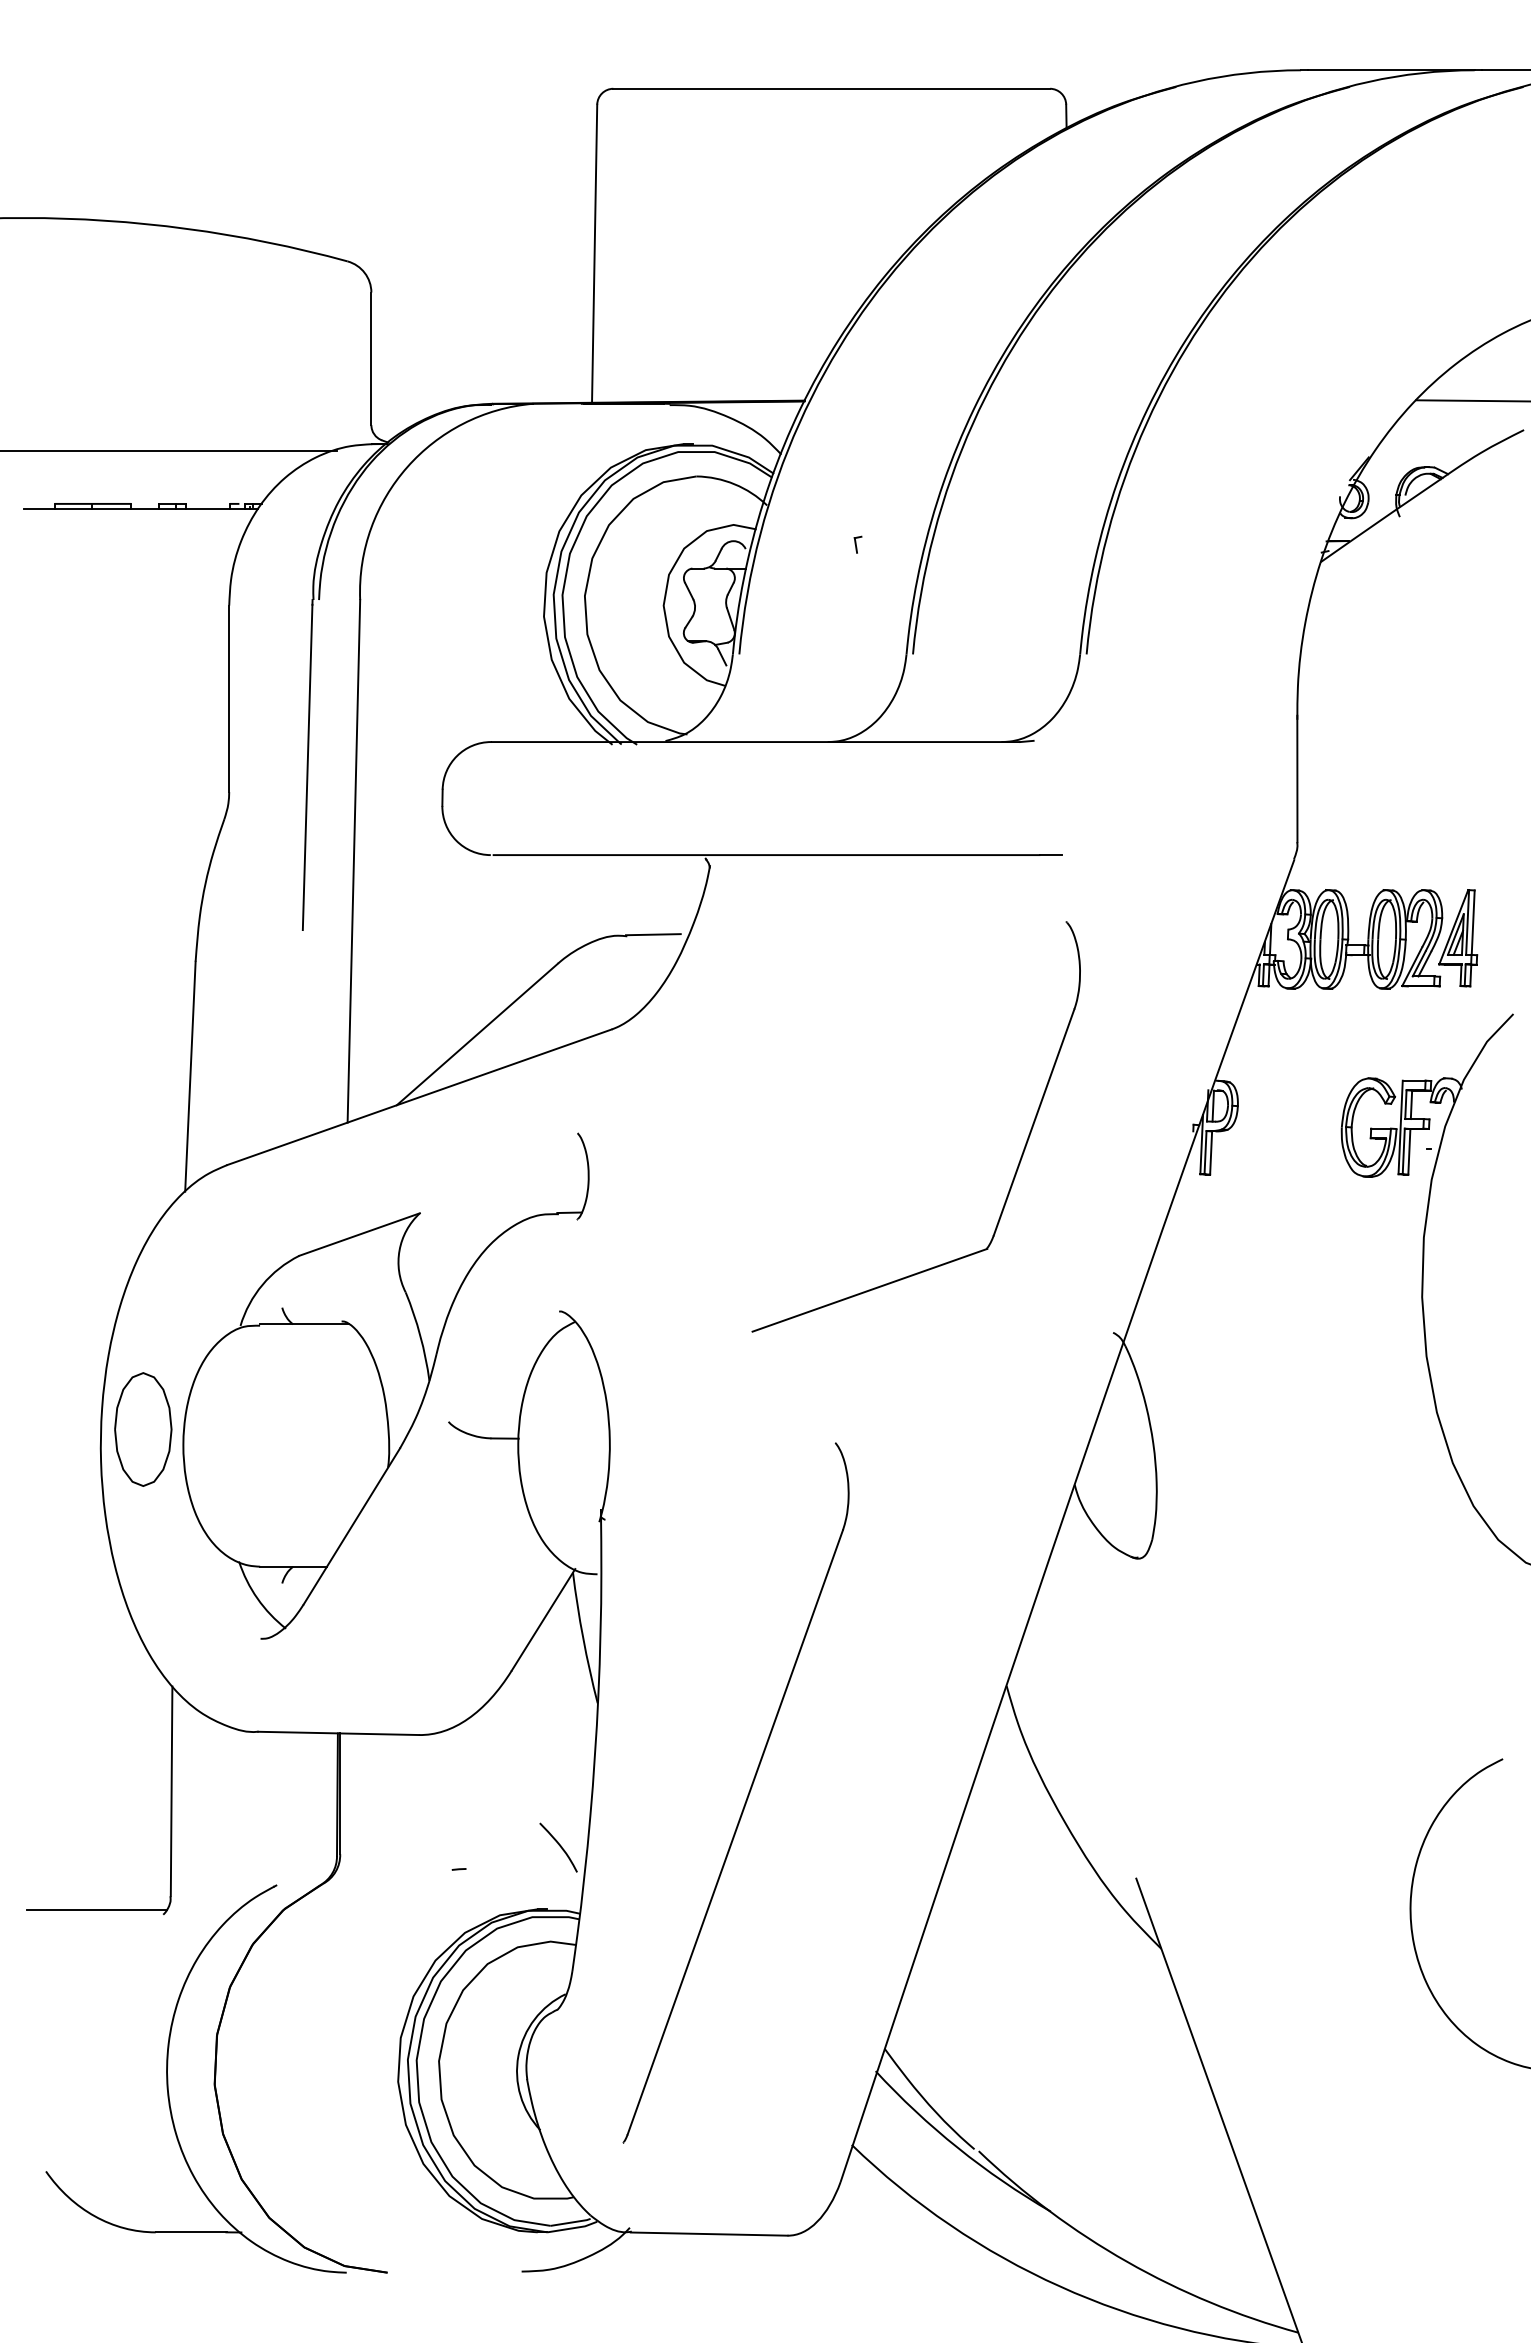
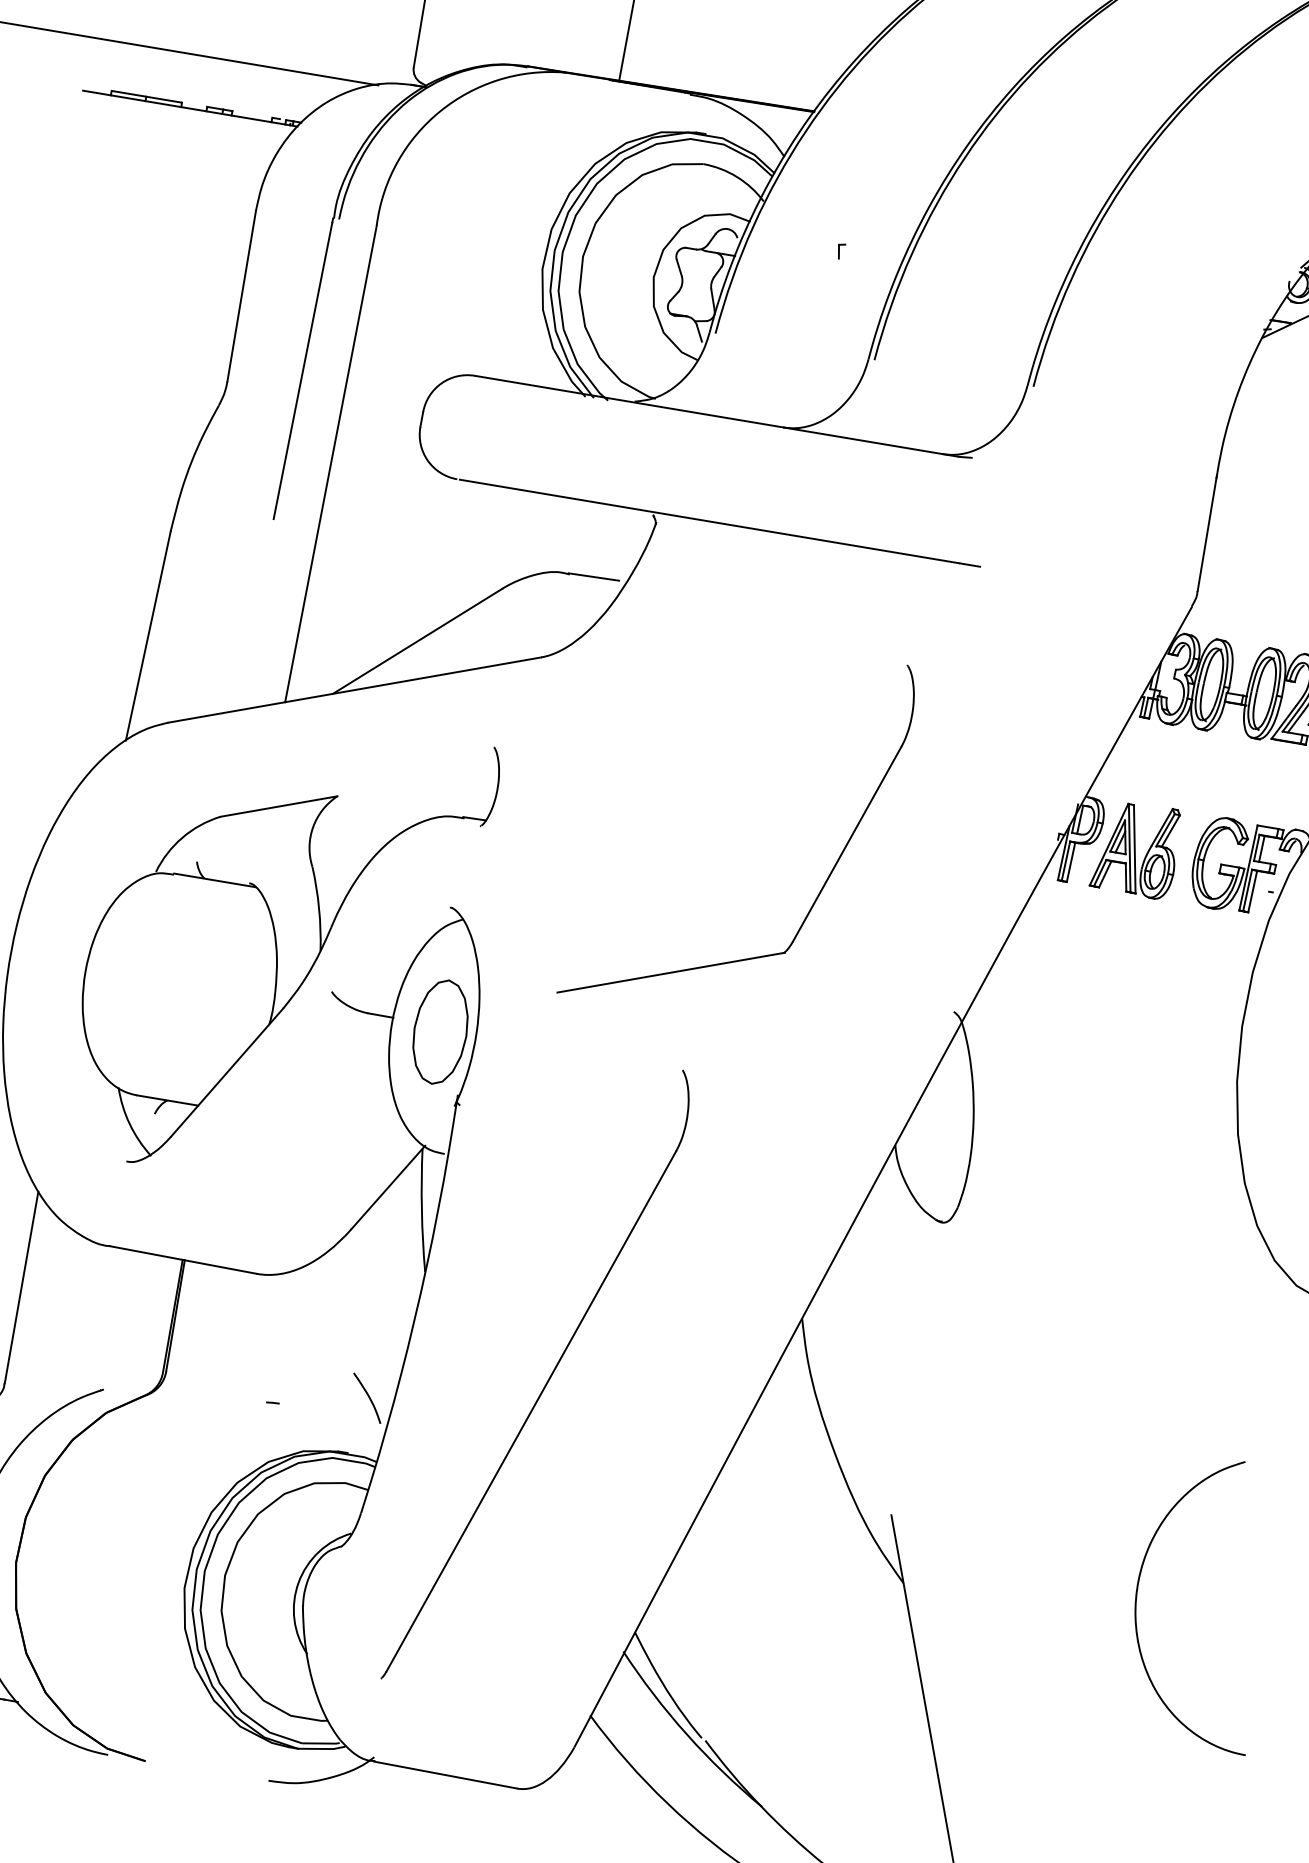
part: (1278, 1127) -> (1136, 849), added
part: (1019, 1159) -> (828, 875), moved
part: (143, 1429) -> (440, 1032), moved

